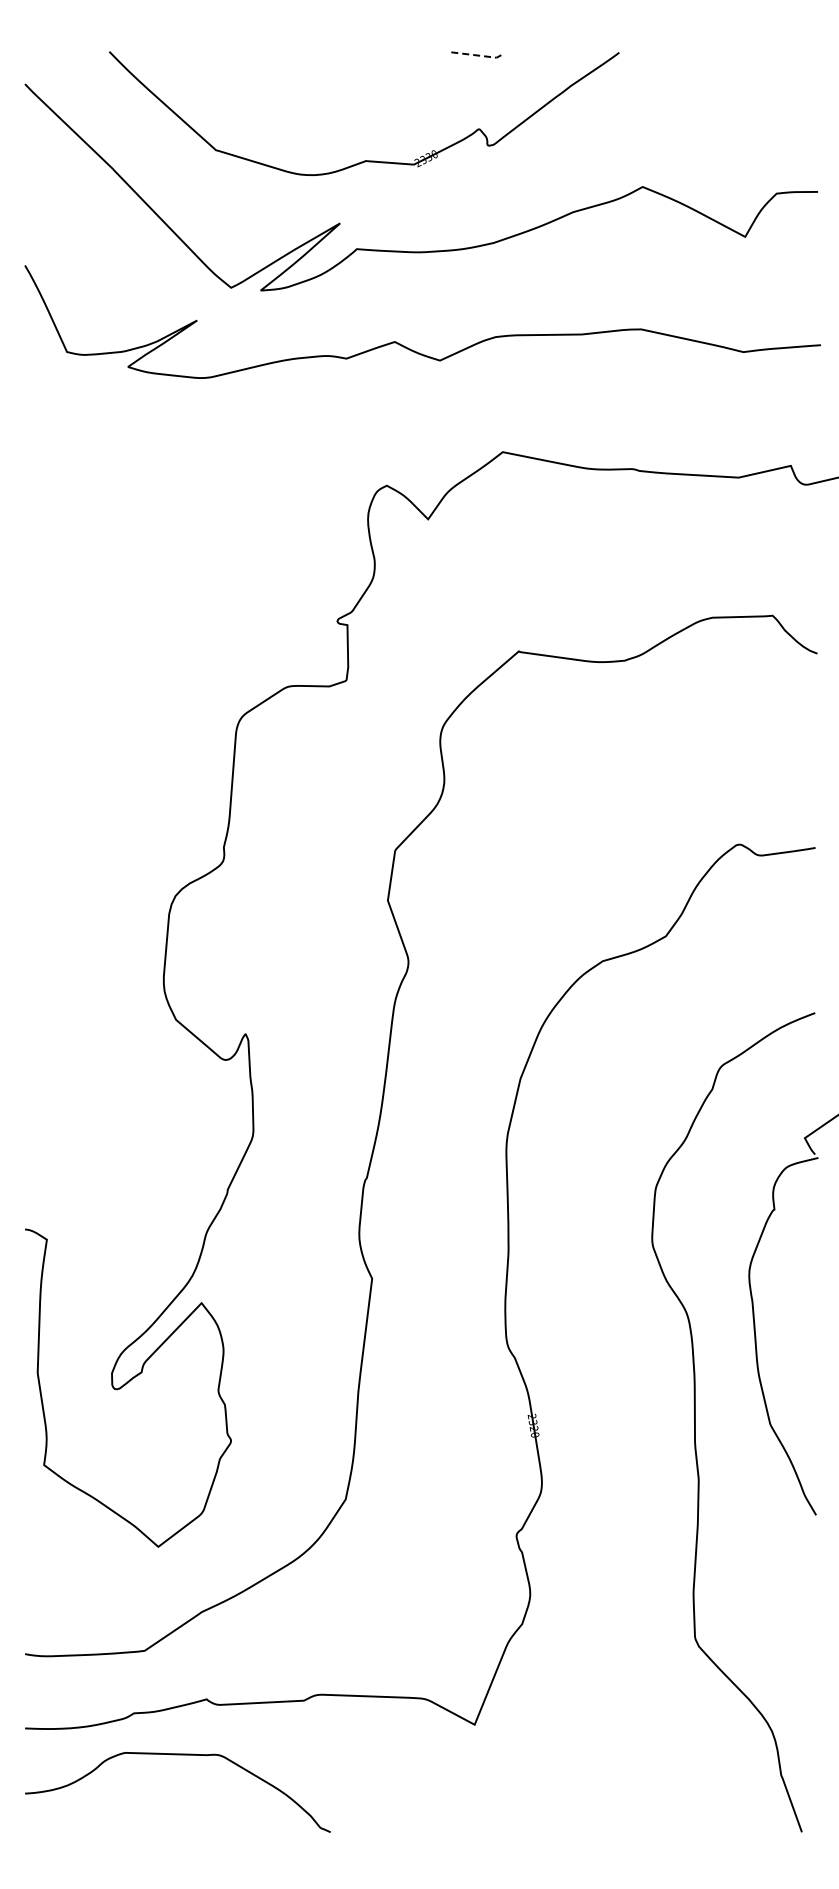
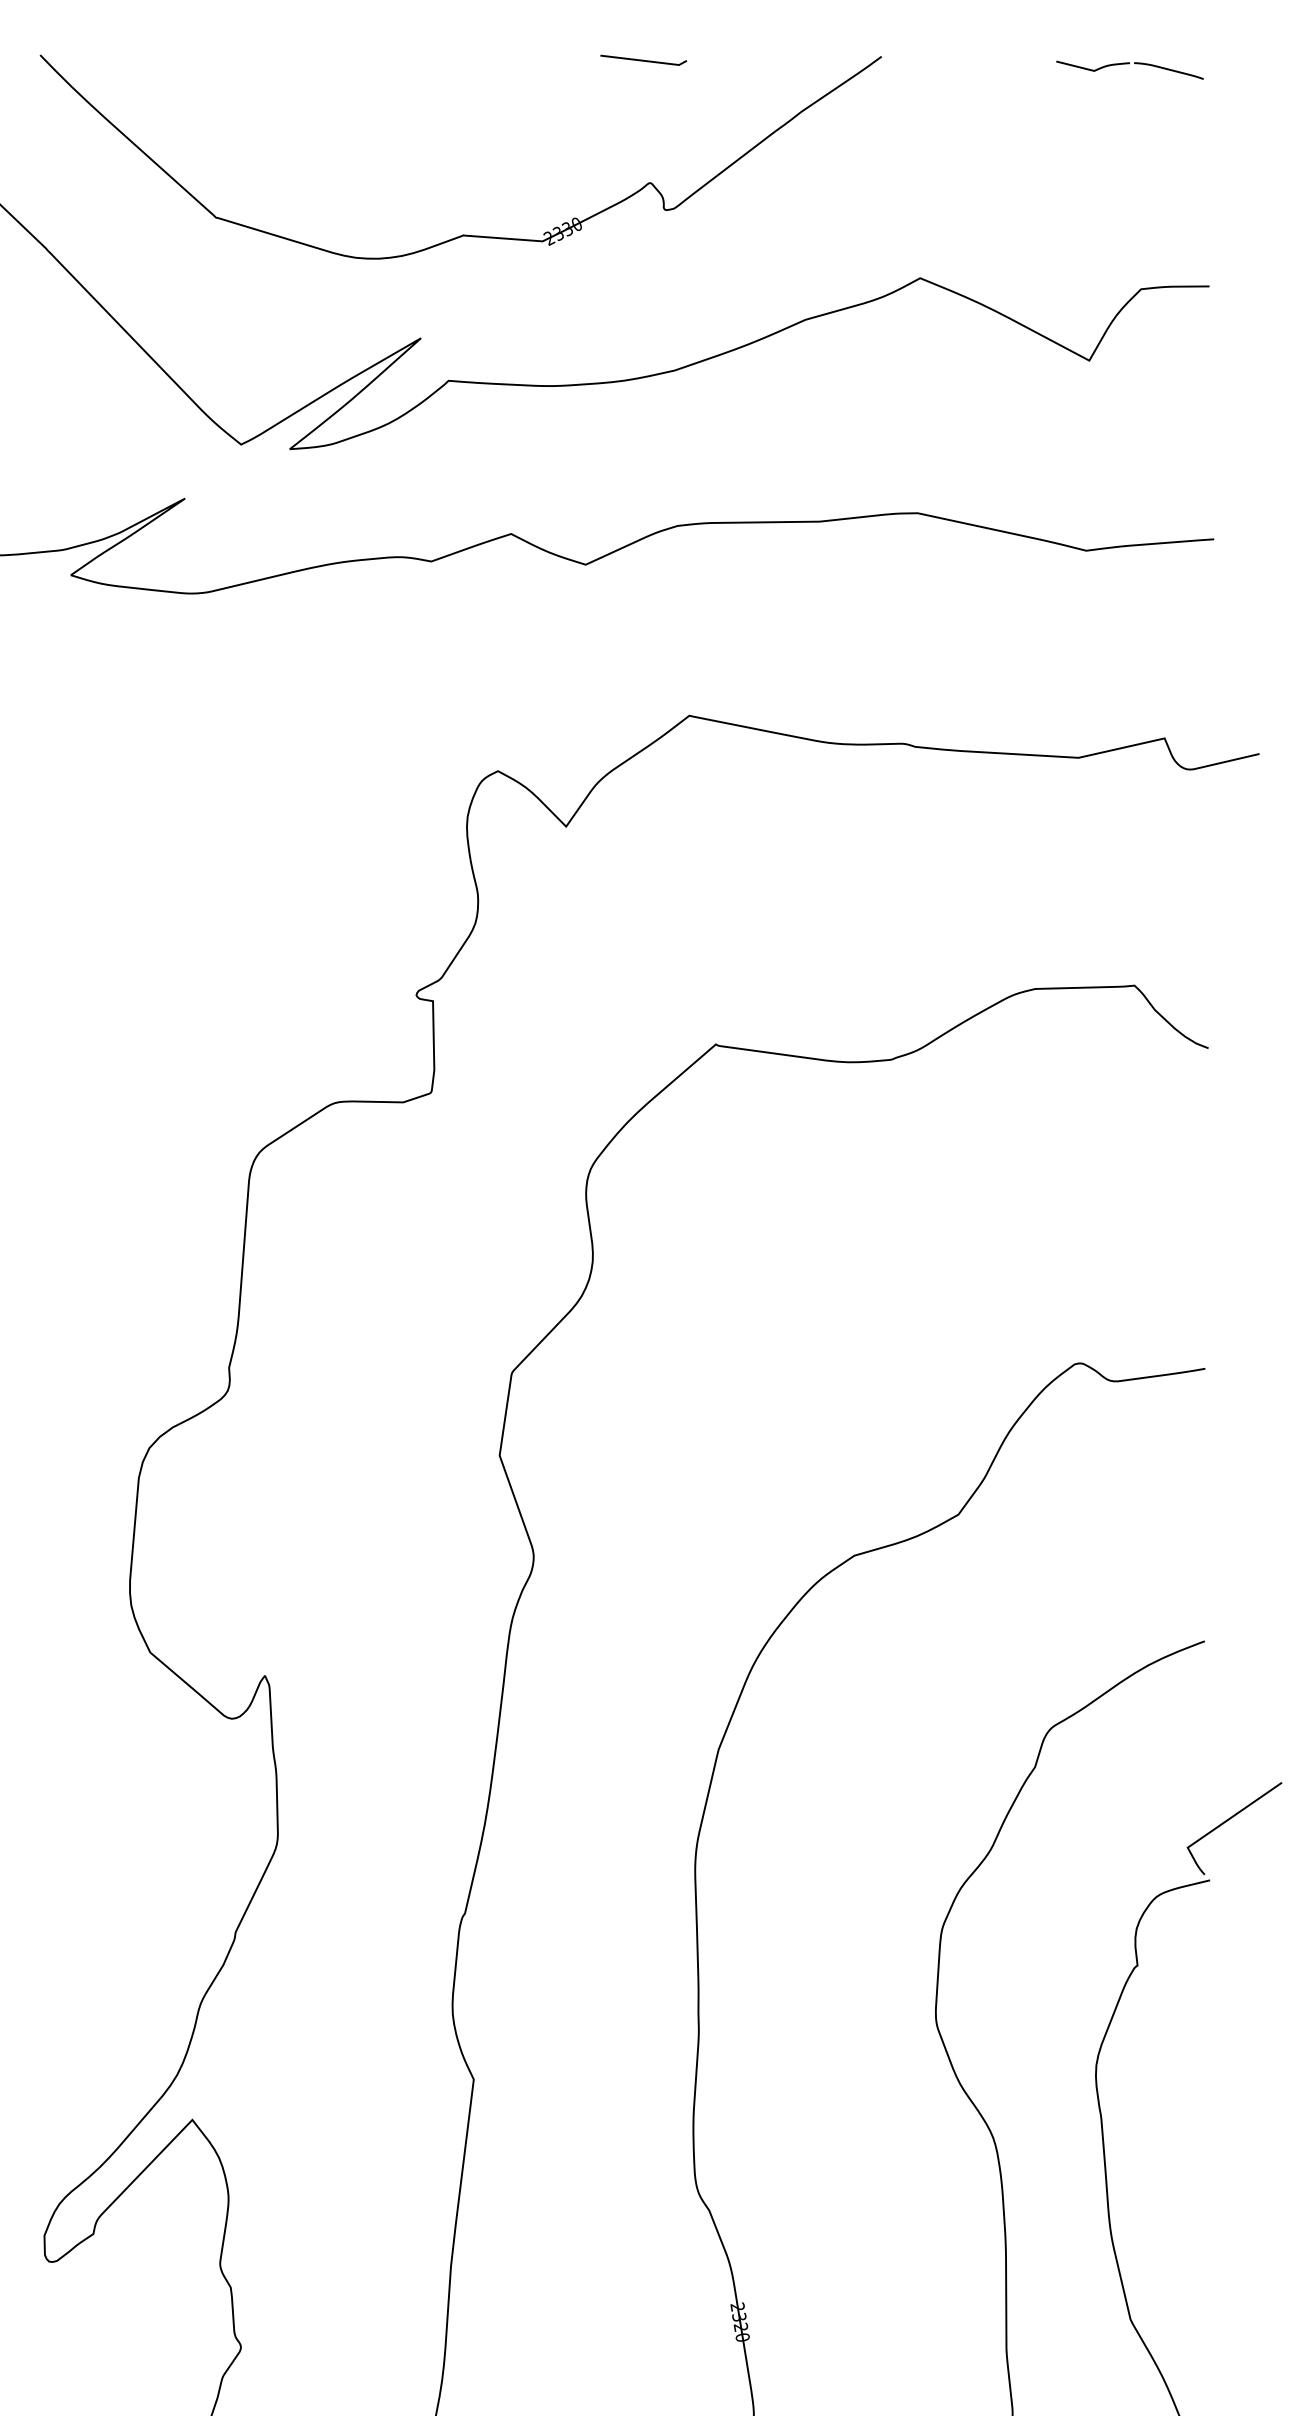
line: (476, 55) -> (645, 61), dashed -> solid
part: (769, 60) -> (1129, 69), added

